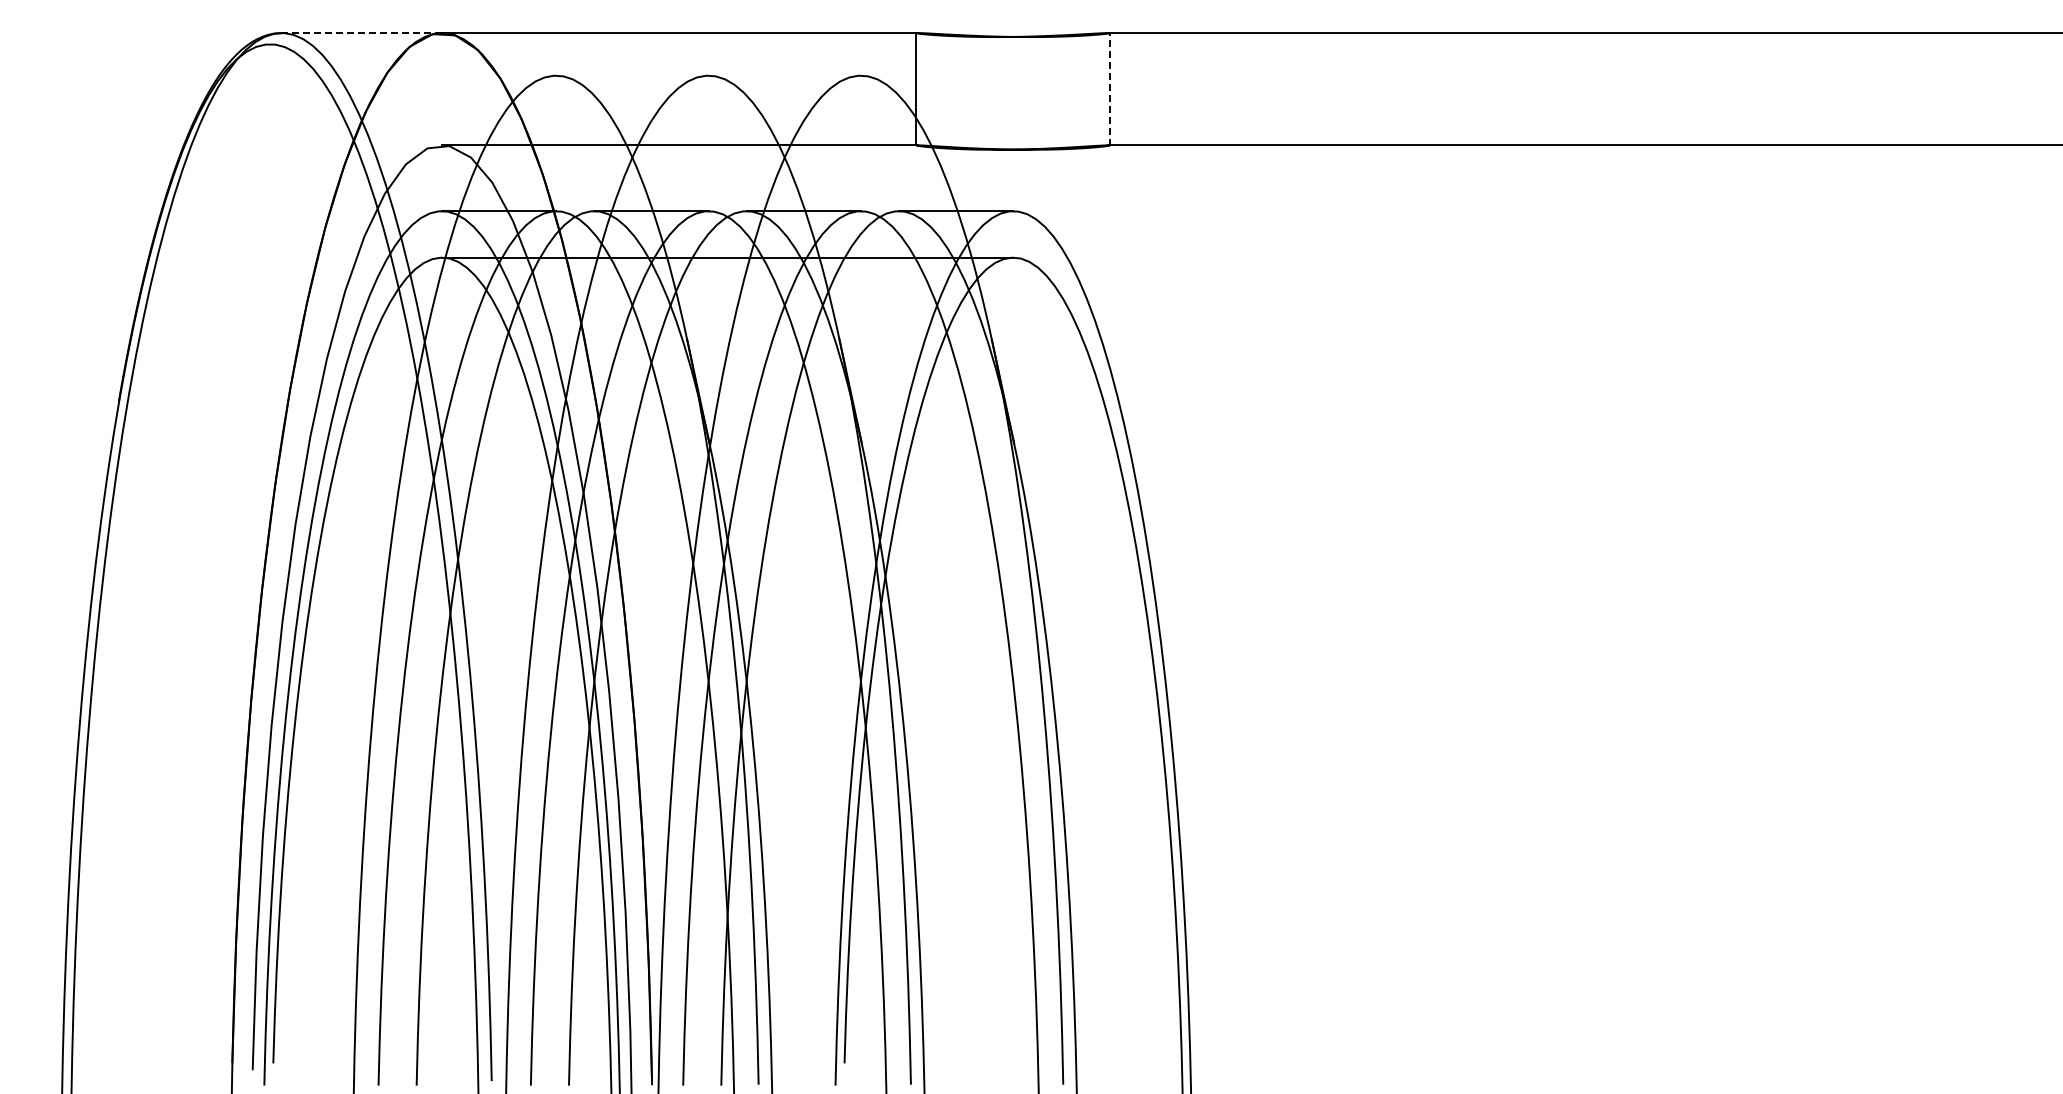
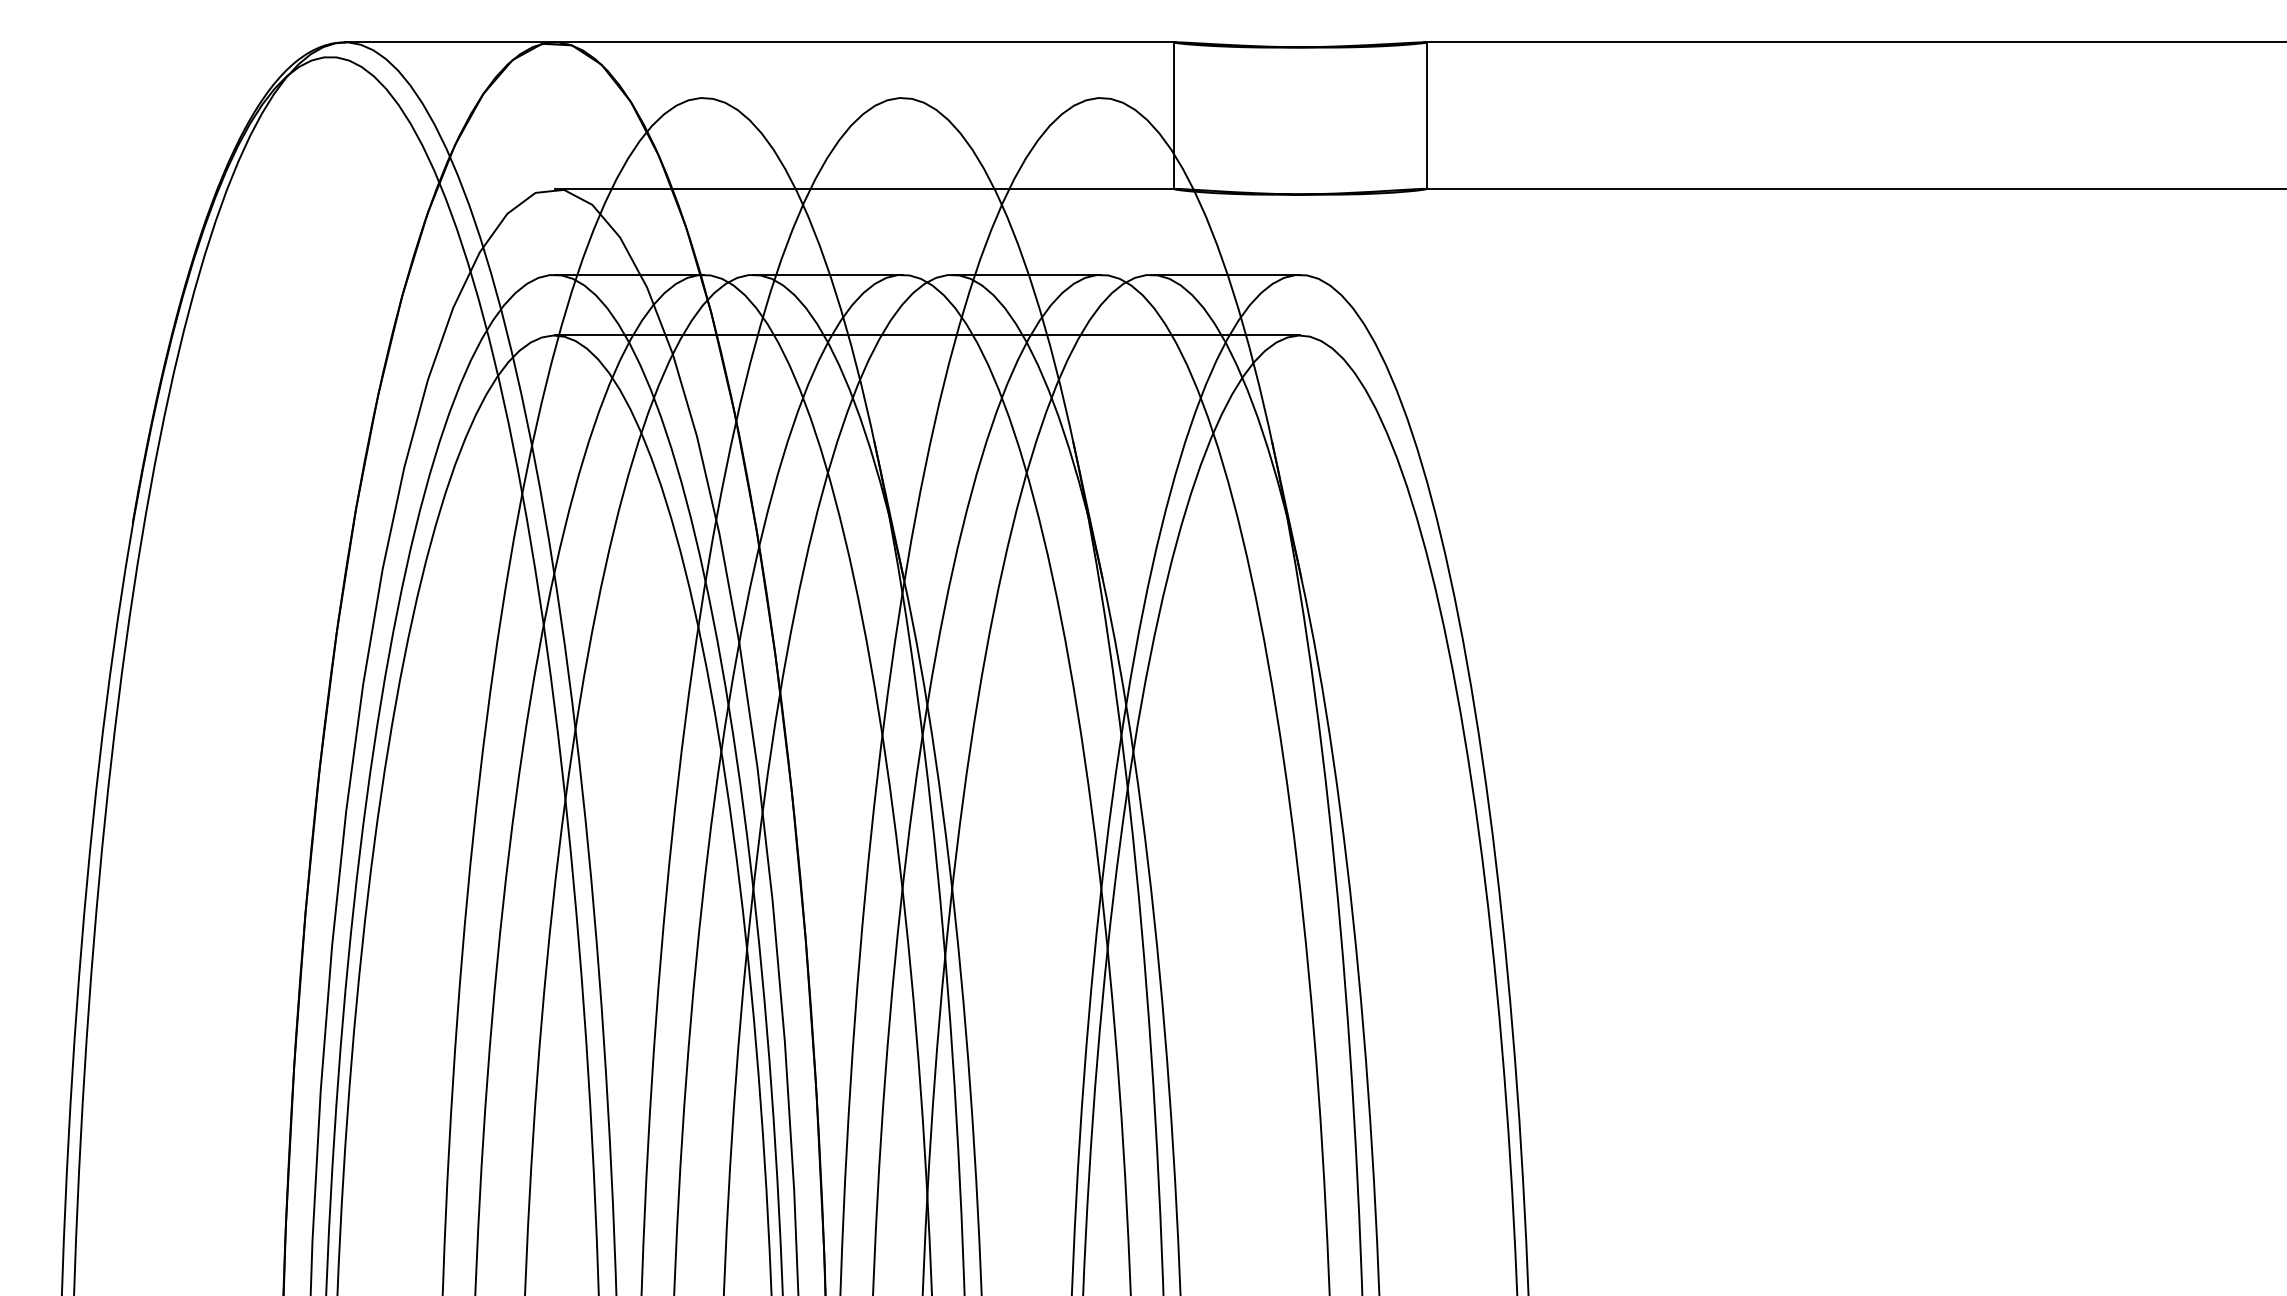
line: (361, 33) -> (449, 42), dashed -> solid
line: (1110, 88) -> (1427, 114), dashed -> solid

